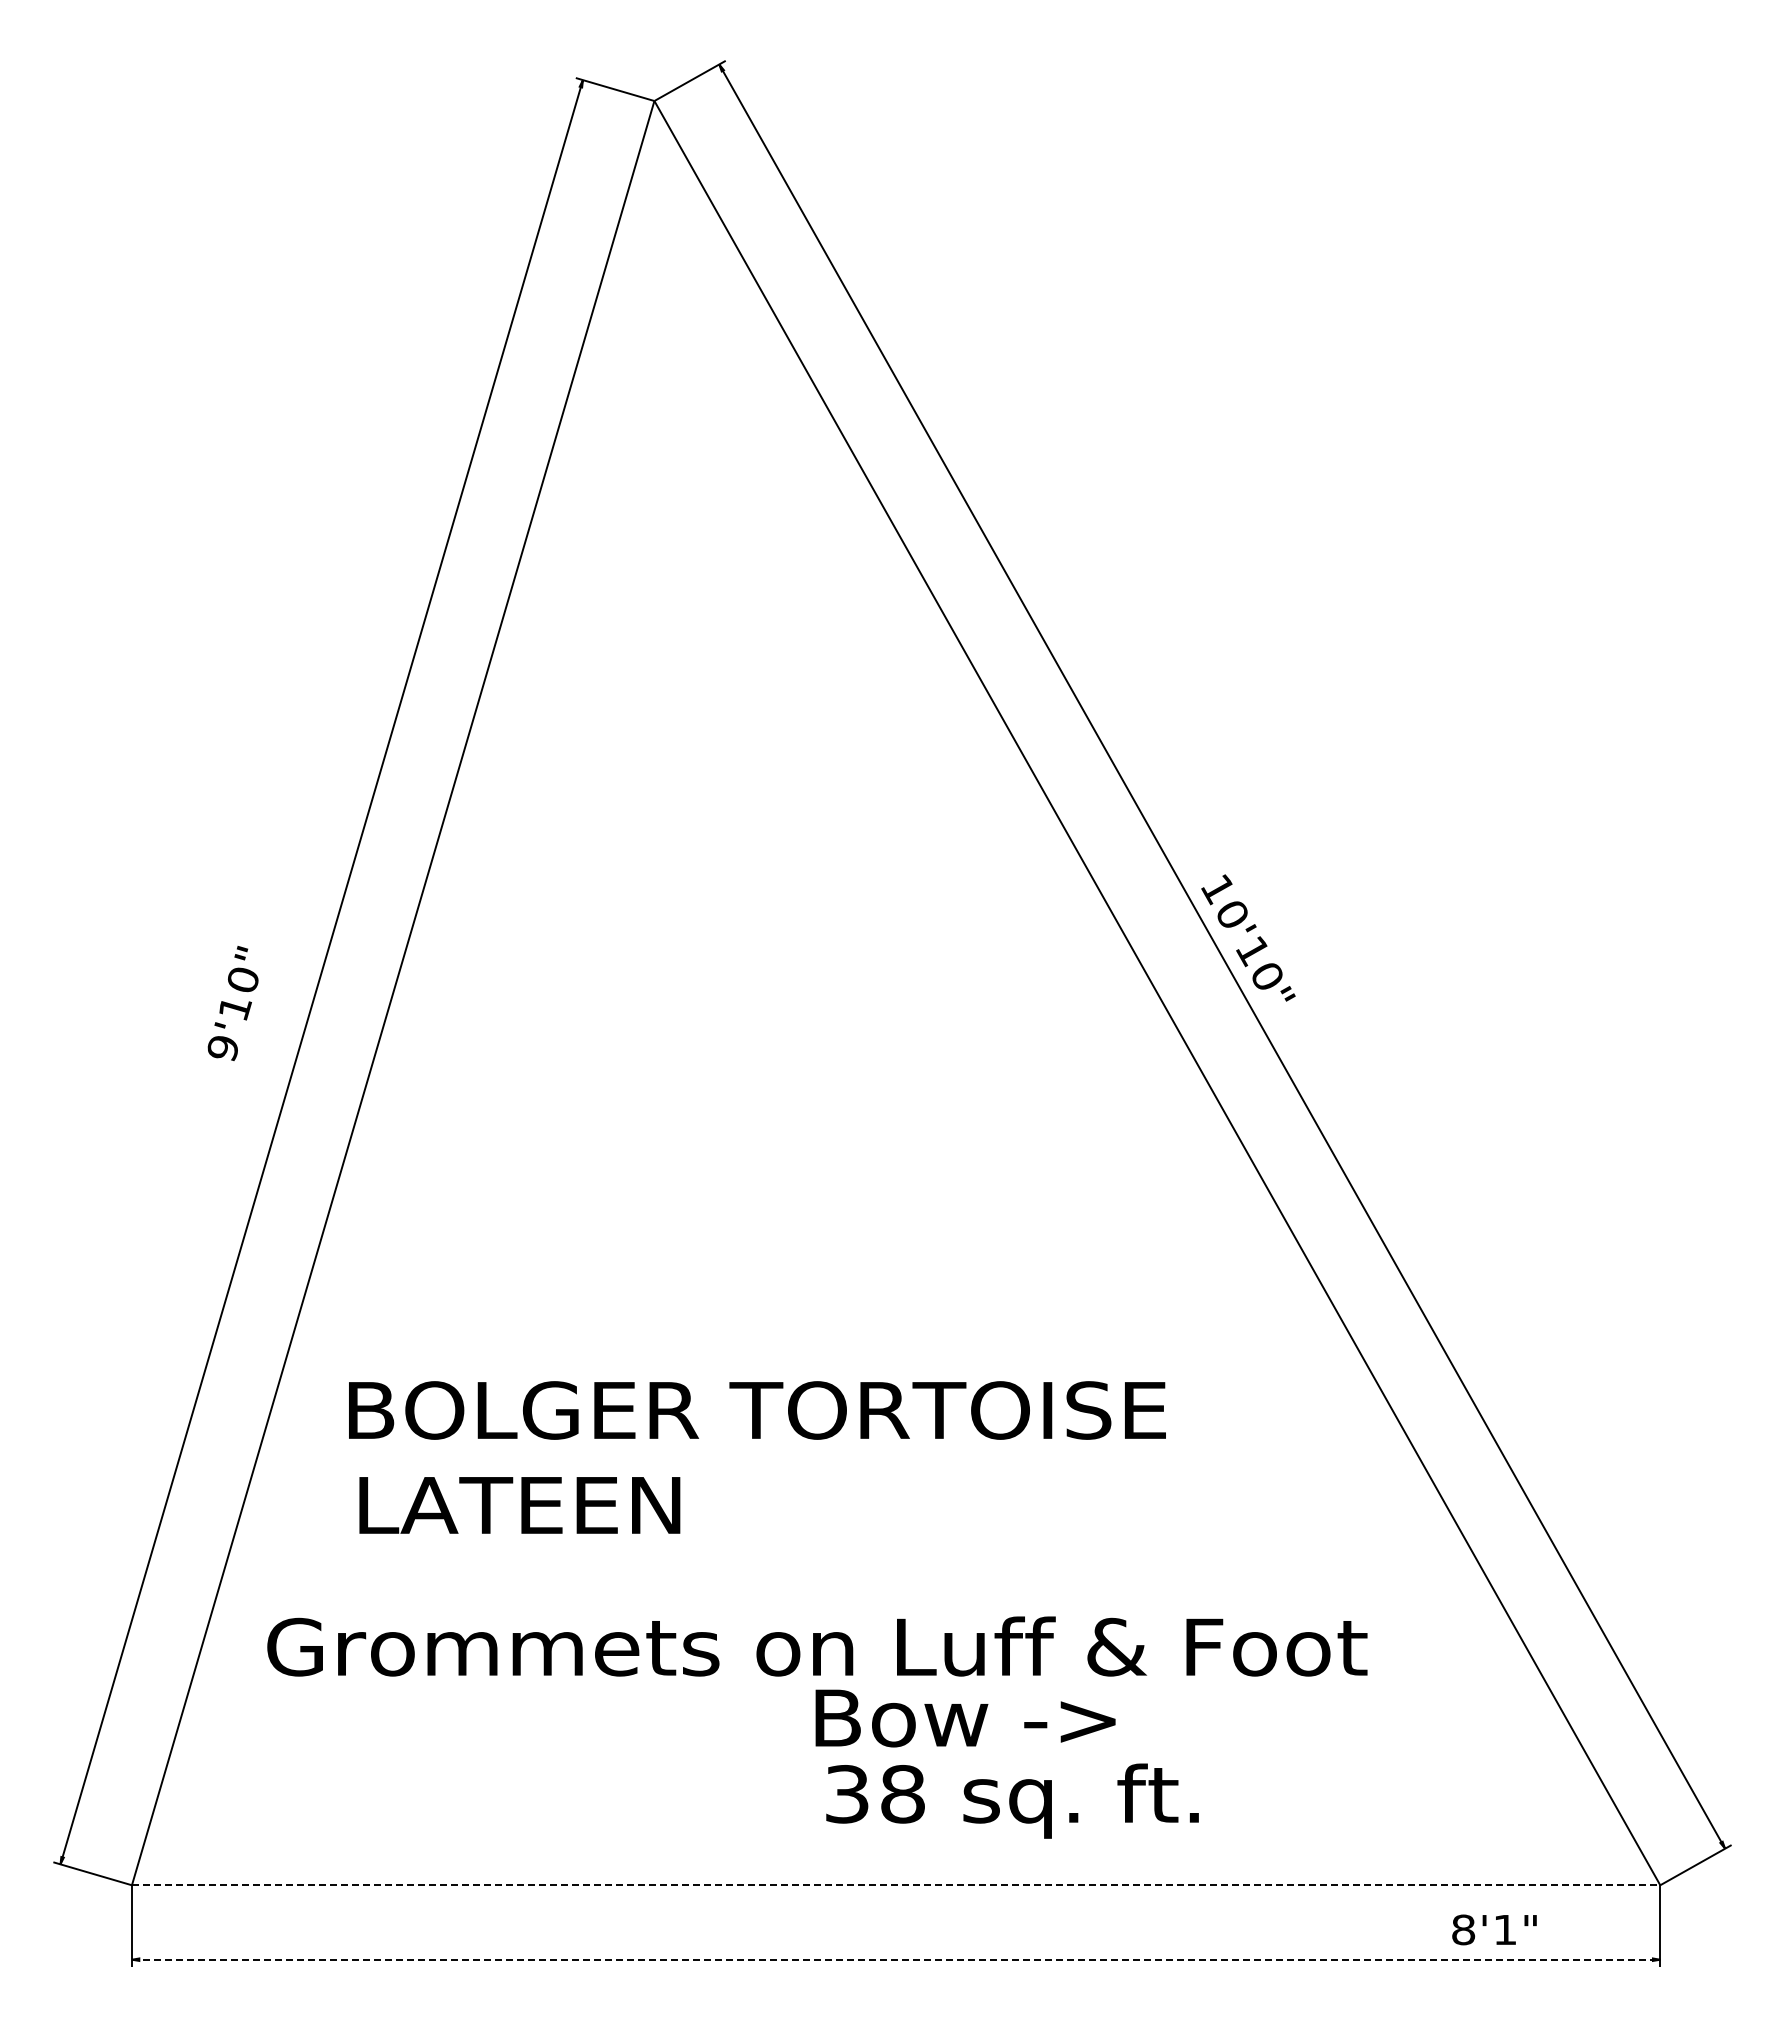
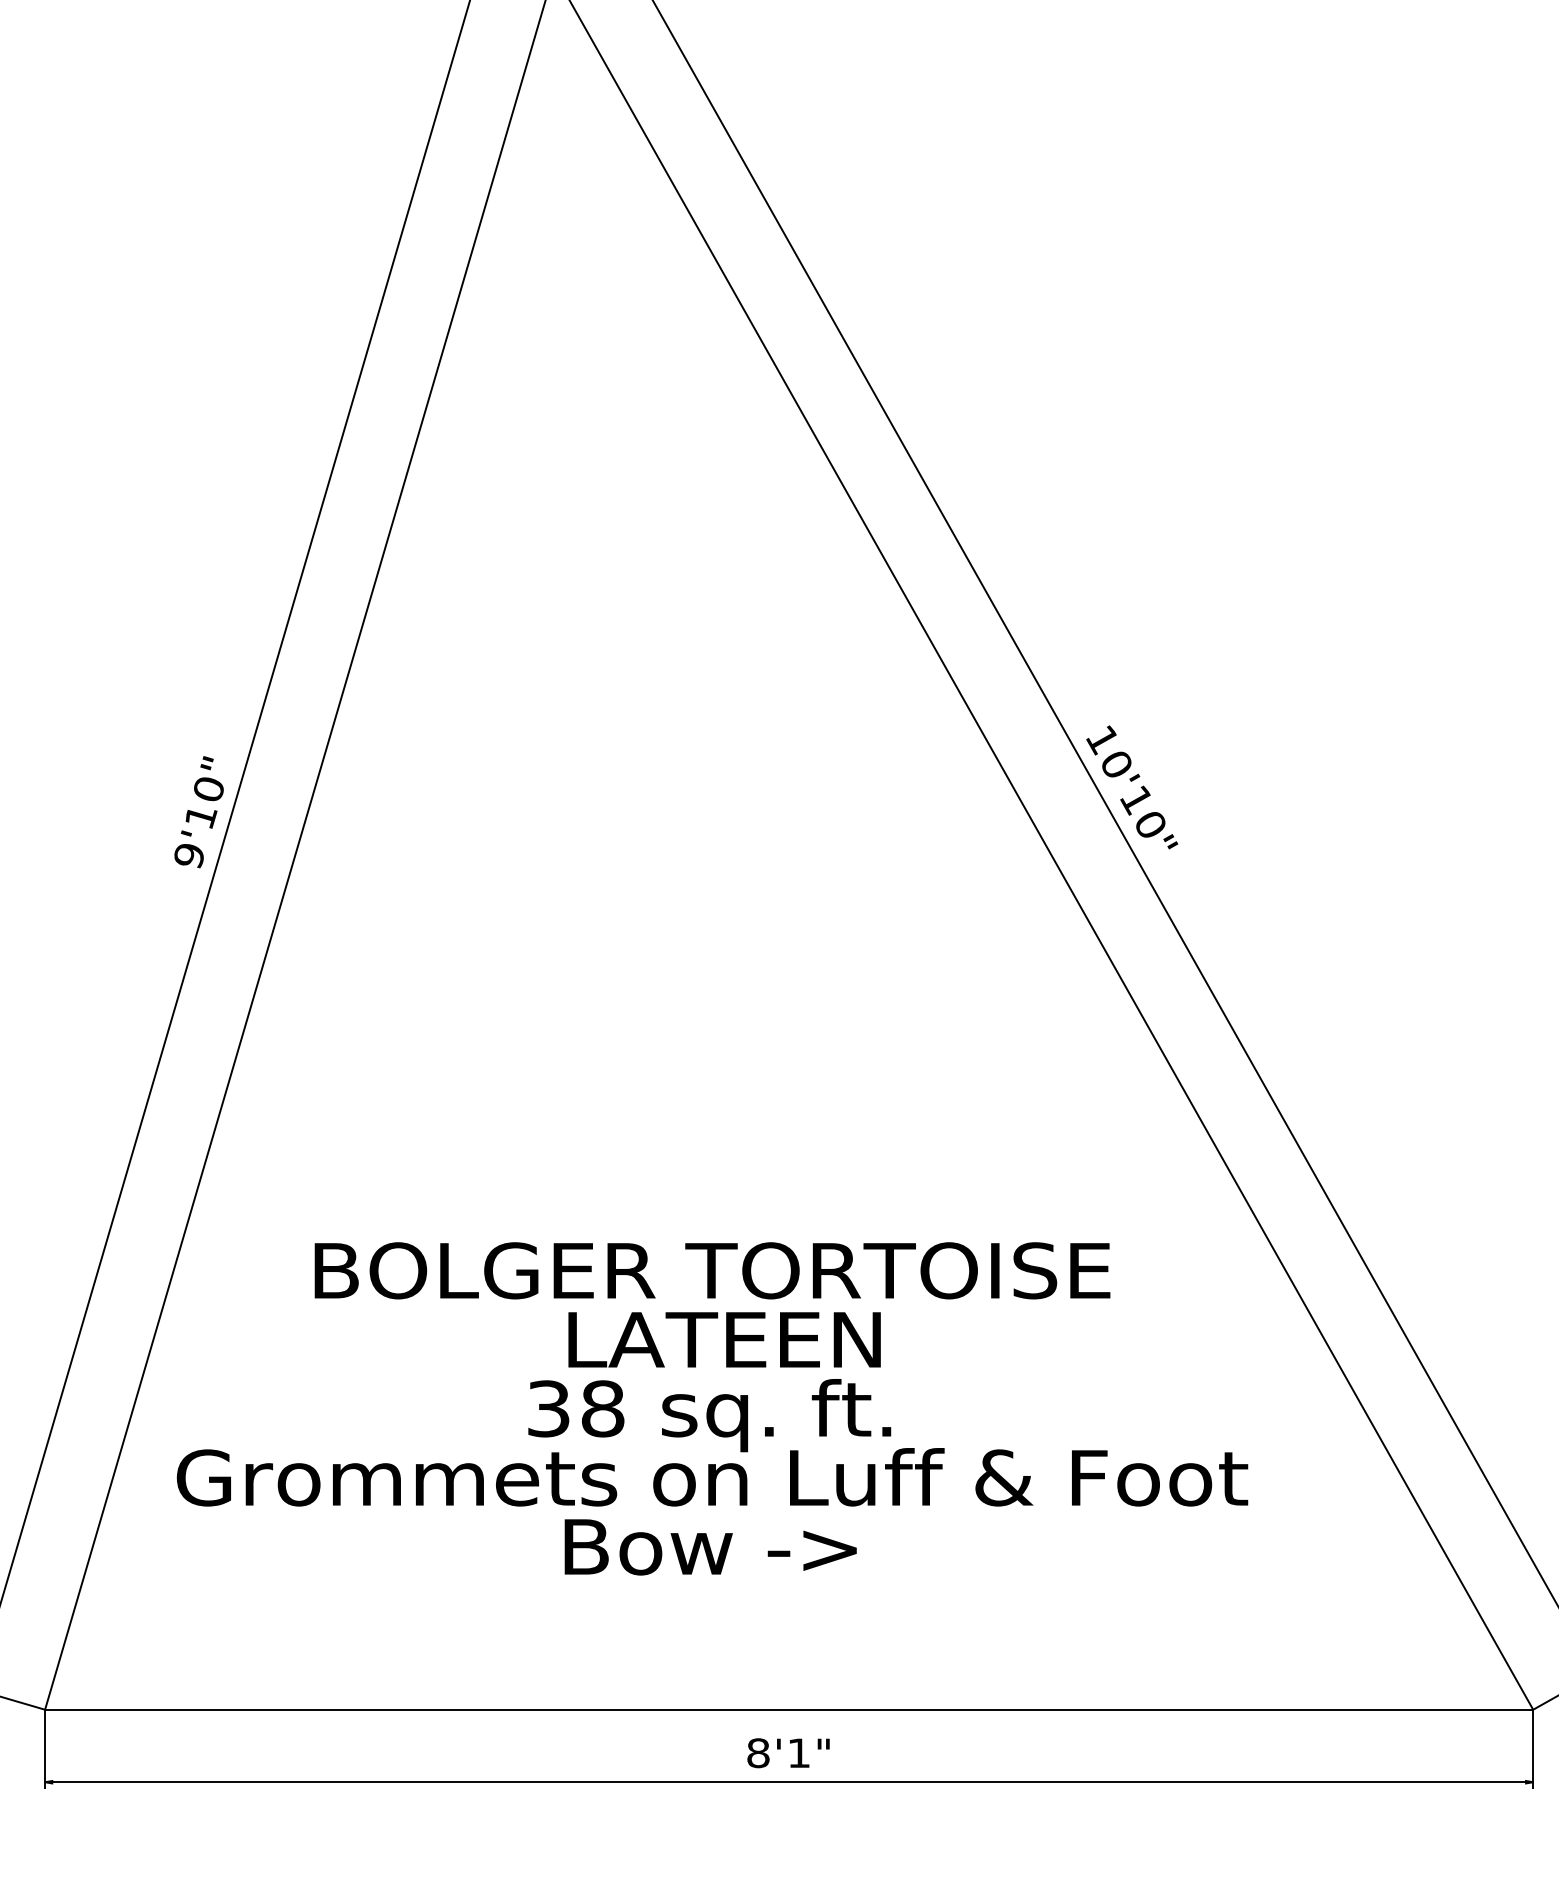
text: (232, 1003) -> (198, 812), moved
text: (757, 1410) -> (712, 1270), moved
text: (519, 1505) -> (724, 1339), moved
text: (965, 1718) -> (710, 1547), moved
text: (1012, 1800) -> (709, 1414), moved
line: (896, 1885) -> (789, 1709), dashed -> solid
text: (1494, 1929) -> (788, 1752), moved
line: (896, 1959) -> (789, 1782), dashed -> solid

